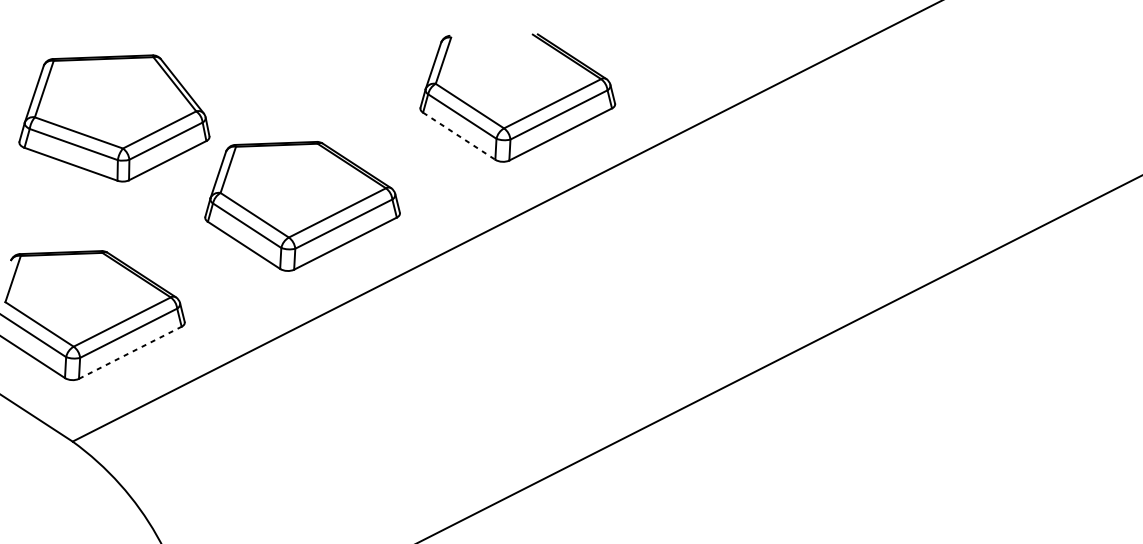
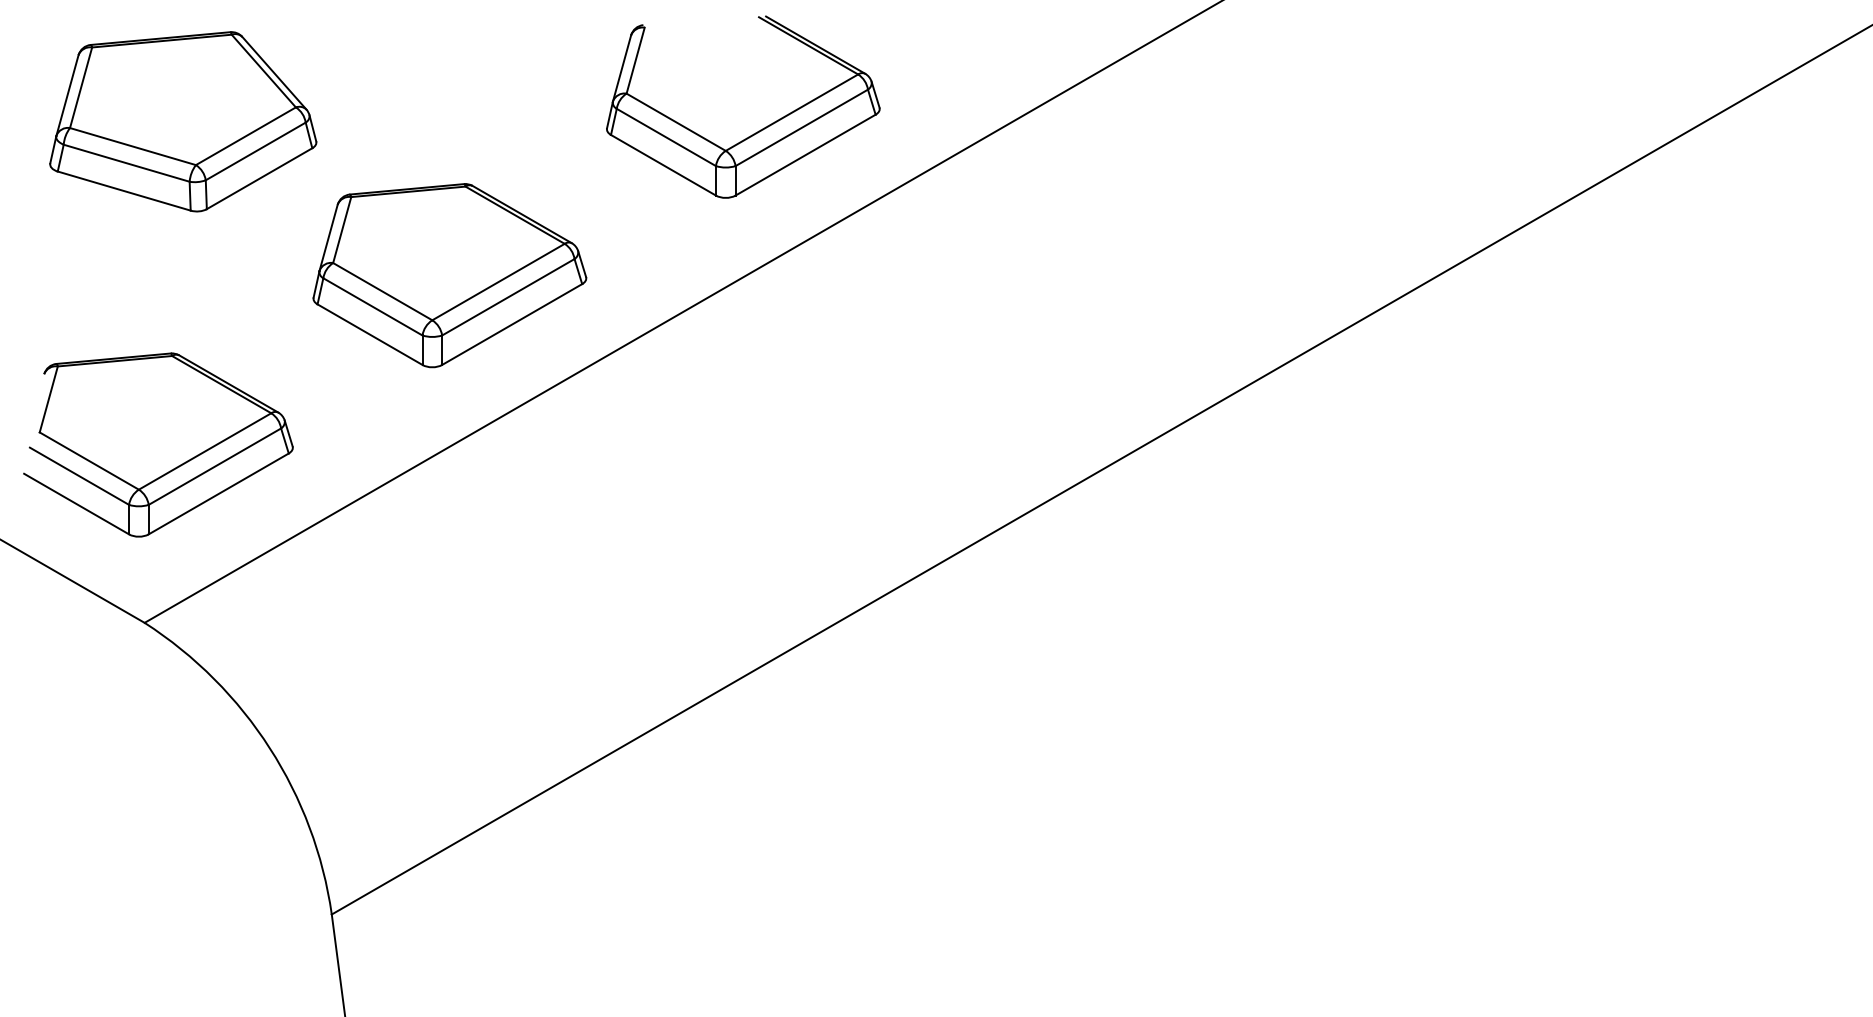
part: (115, 117) -> (183, 121), moved
line: (459, 136) -> (663, 165), dashed -> solid
line: (130, 352) -> (218, 493), dashed -> solid

